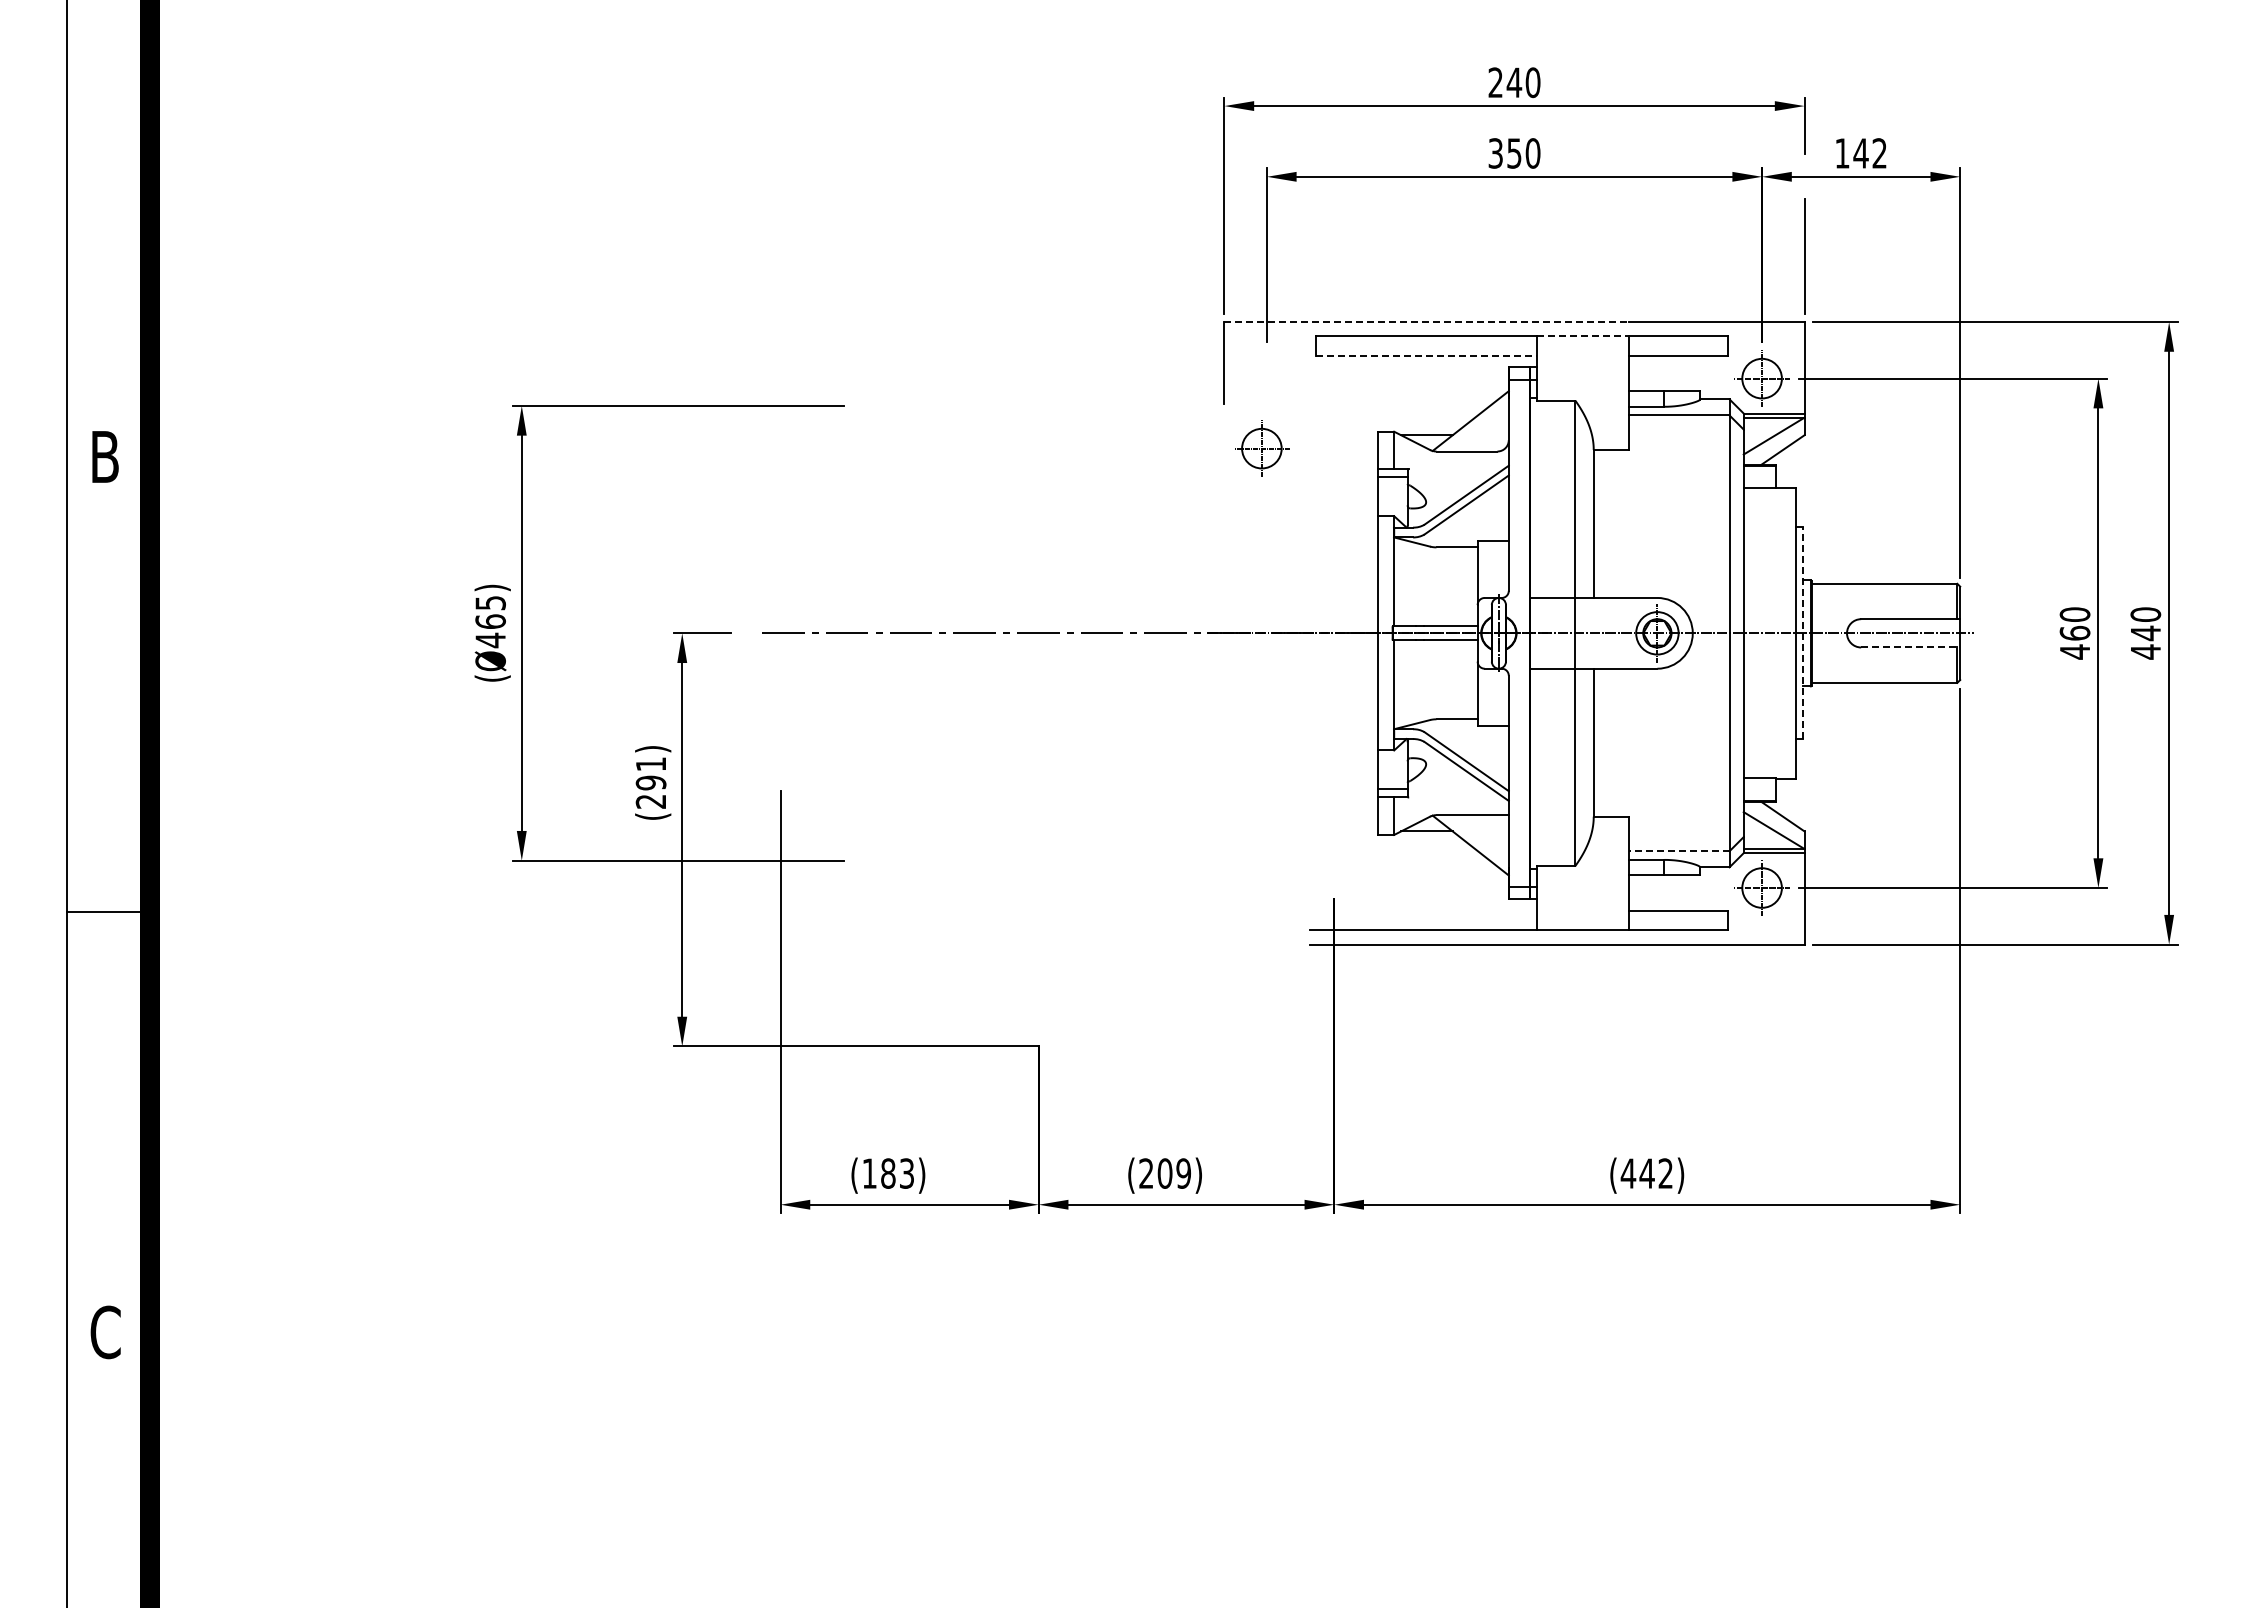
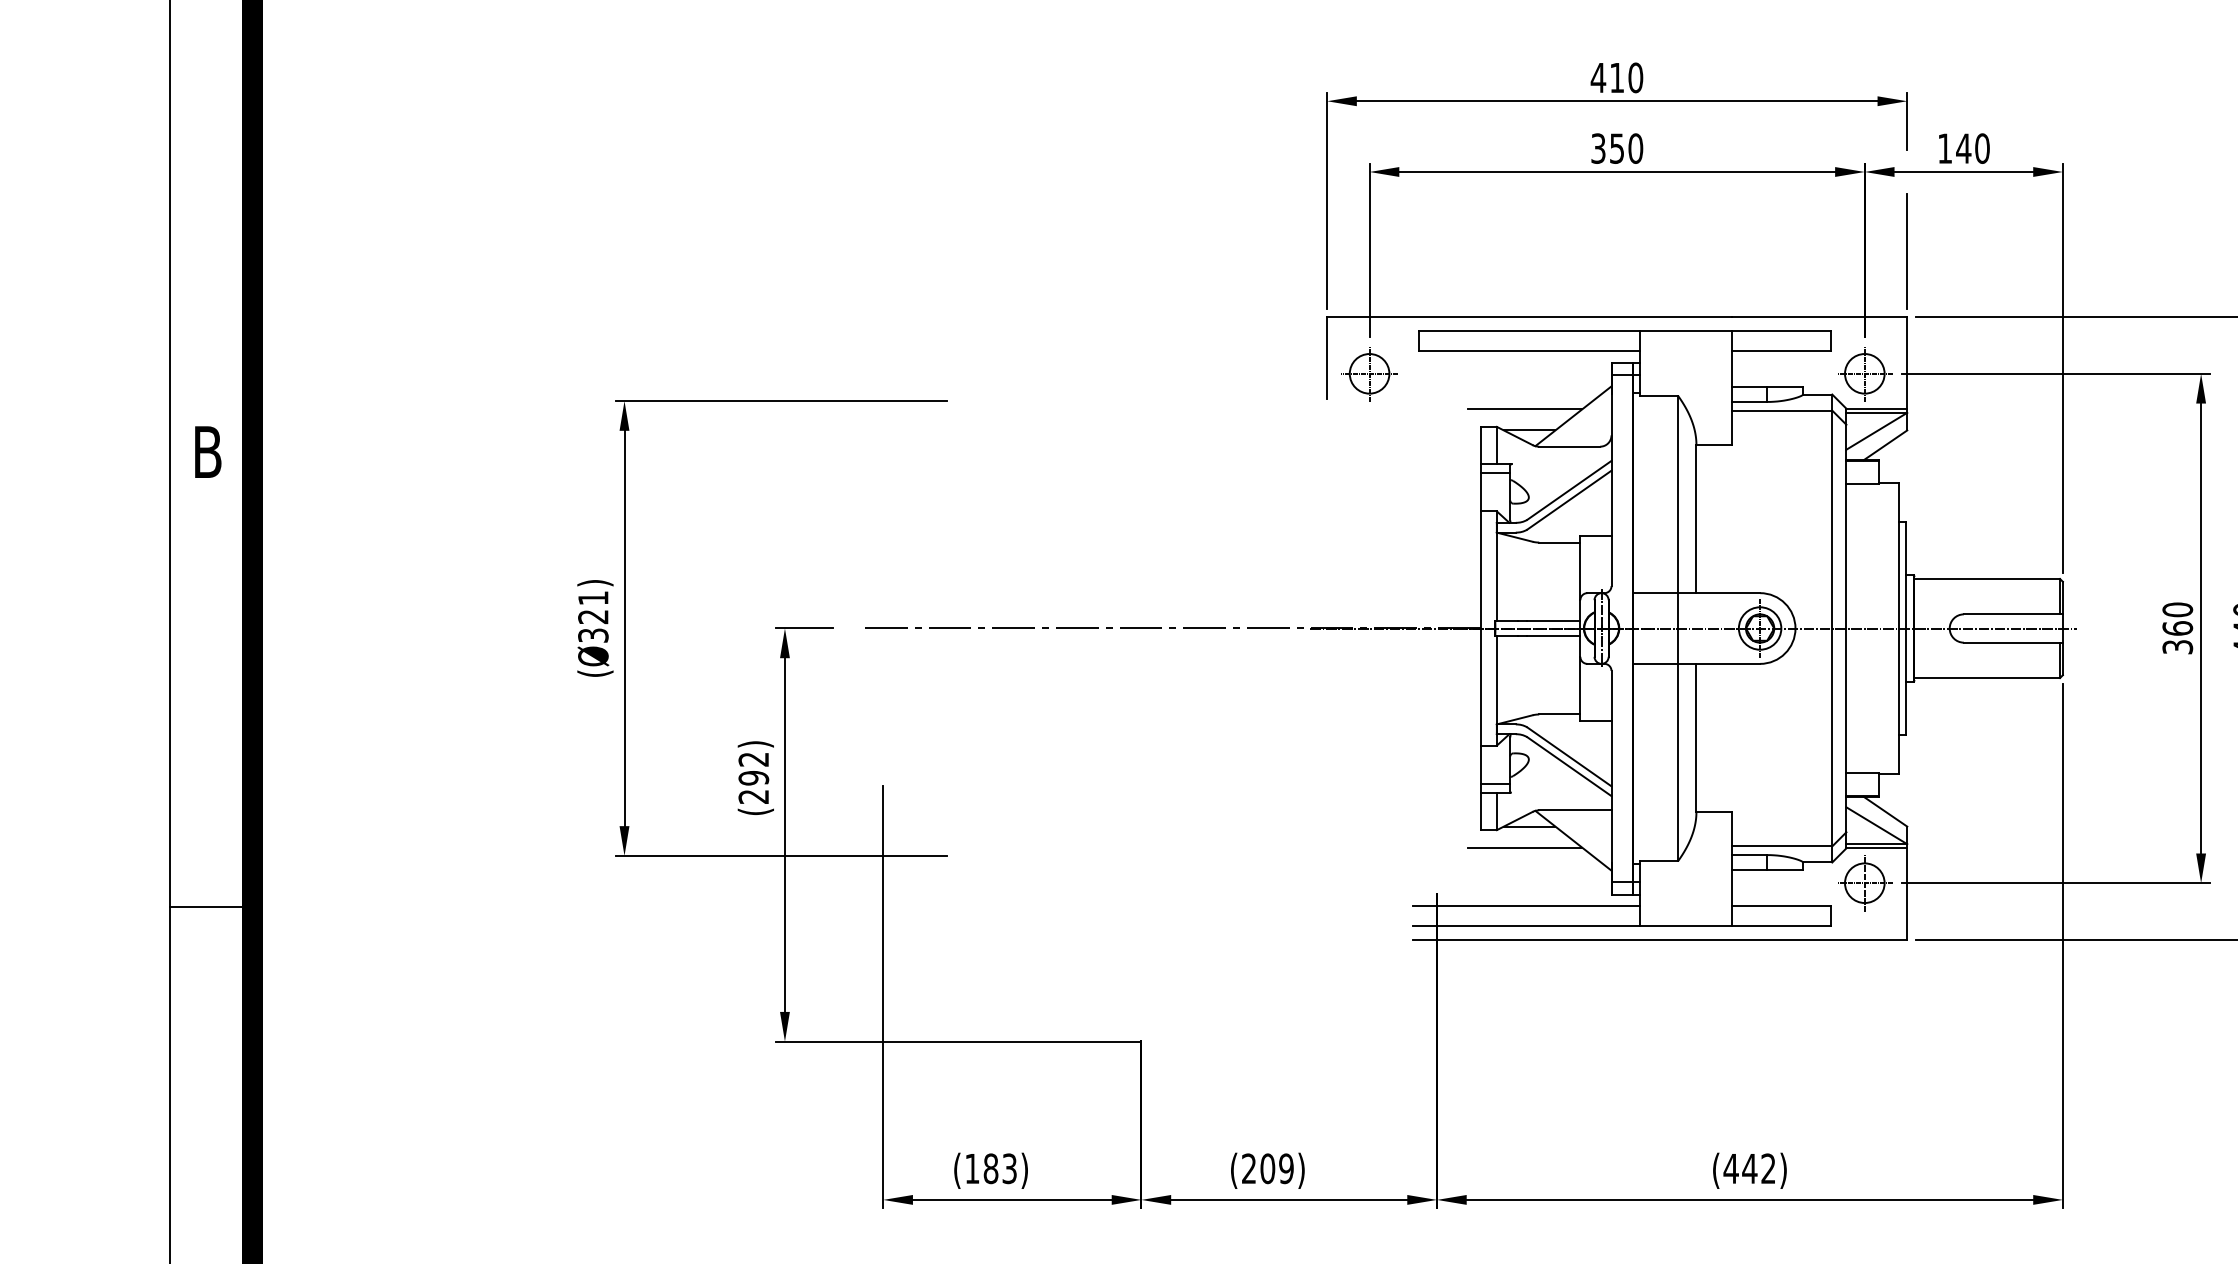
text: (1505, 82) -> (1608, 77), 240 -> 410
text: (1879, 153) -> (1982, 148), 142 -> 140
line: (1427, 322) -> (1530, 317), dashed -> solid
line: (1583, 336) -> (1686, 331), dashed -> solid
line: (1427, 356) -> (1530, 351), dashed -> solid
line: (1422, 414) -> (1525, 409), added
part: (1262, 448) -> (1370, 373), moved
text: (490, 622) -> (593, 617), (Ø465) -> (Ø321)
line: (1803, 632) -> (1906, 627), dashed -> solid
line: (1910, 647) -> (2013, 642), dashed -> solid
text: (2074, 651) -> (2177, 646), 460 -> 360
text: (650, 764) -> (753, 759), (291) -> (292)
line: (1678, 851) -> (1781, 846), dashed -> solid
line: (1422, 852) -> (1525, 847), added
line: (1423, 910) -> (1526, 905), added

